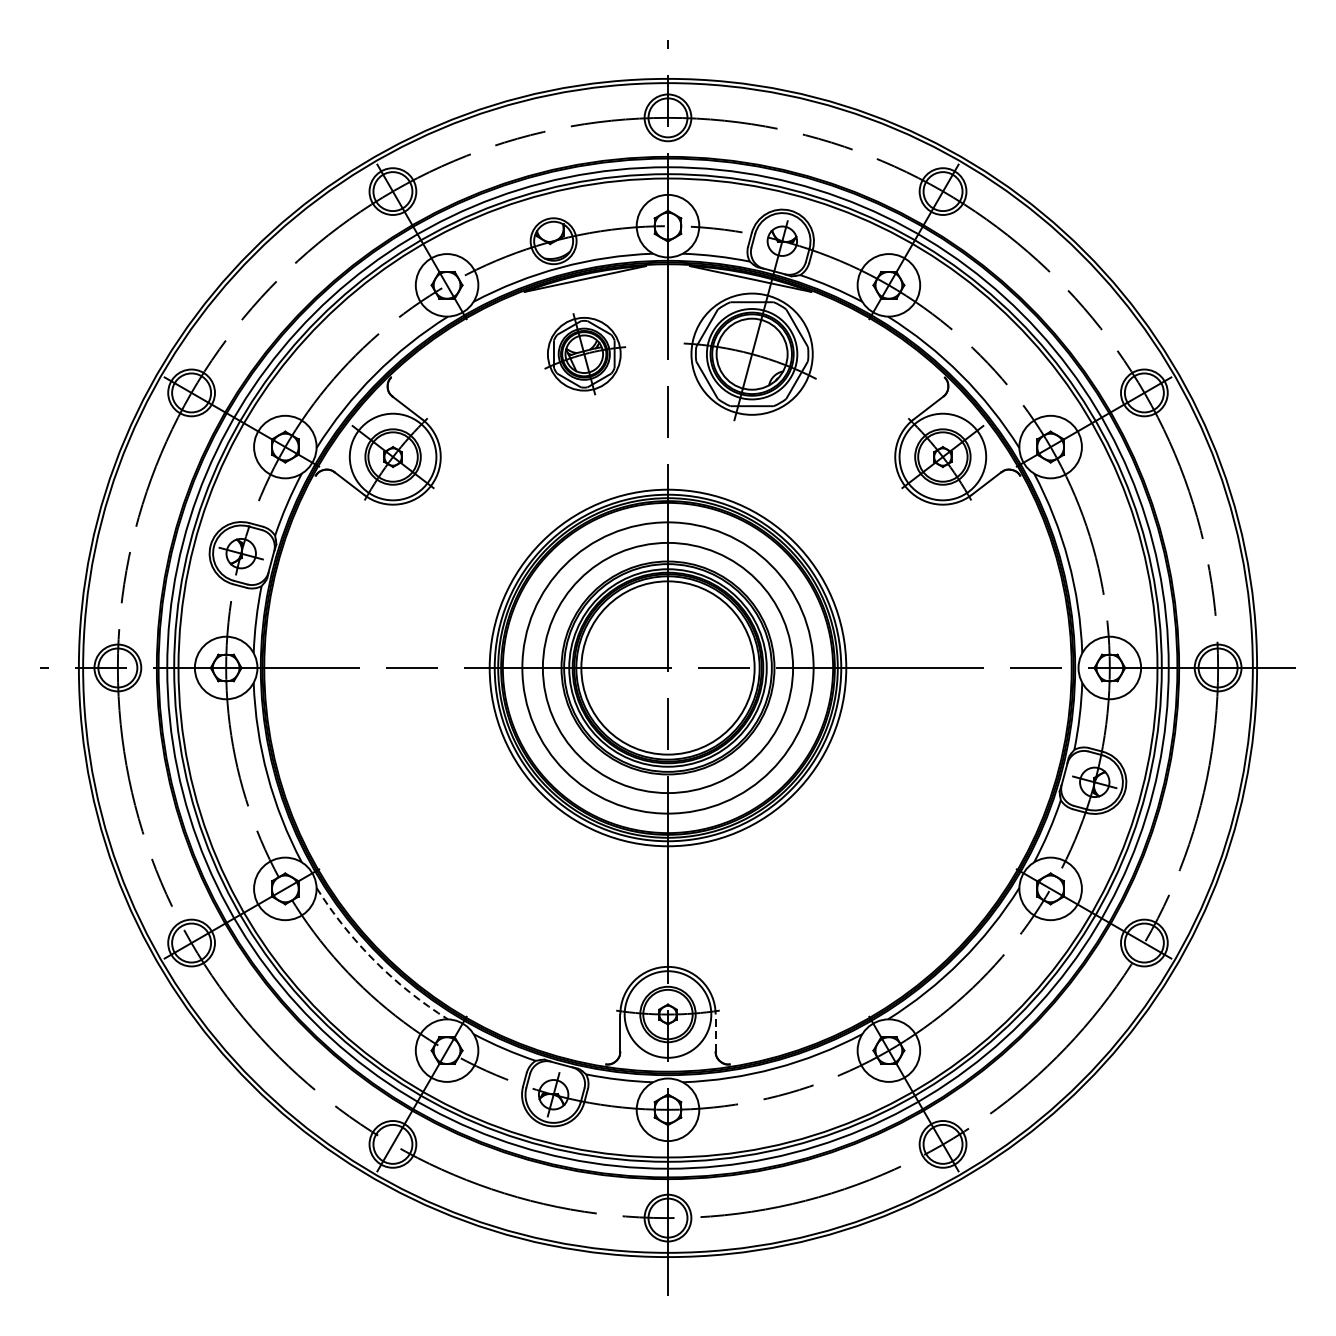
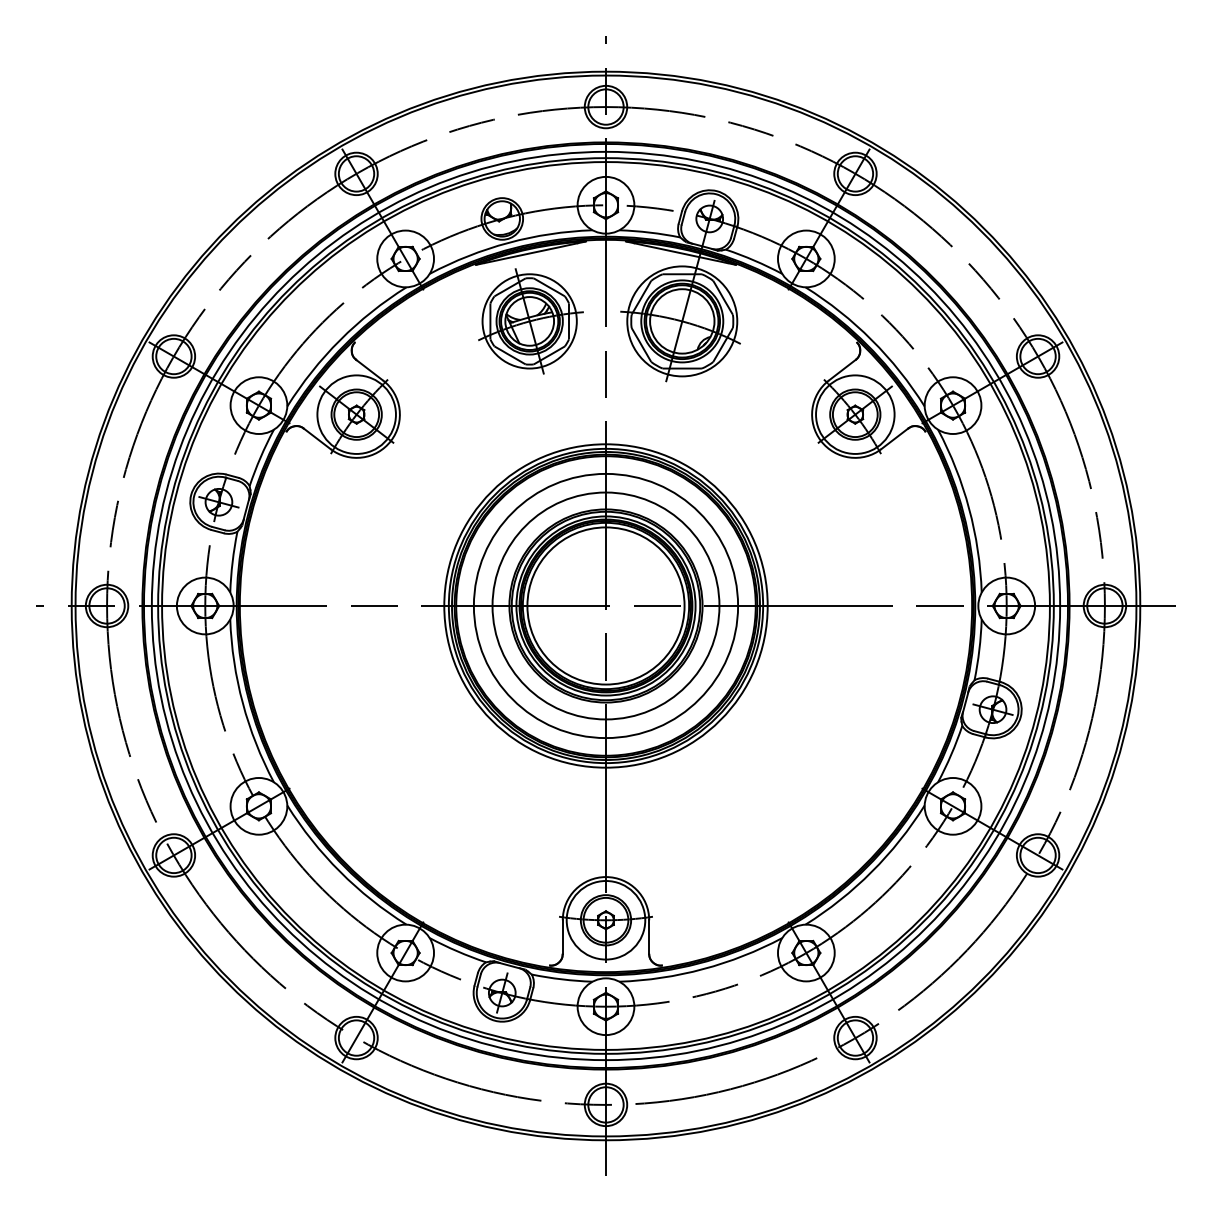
part: (584, 354) -> (530, 321), size x1.43
arc: (375, 960) -> (340, 871), dashed -> solid
line: (715, 1032) -> (649, 936), dashed -> solid

